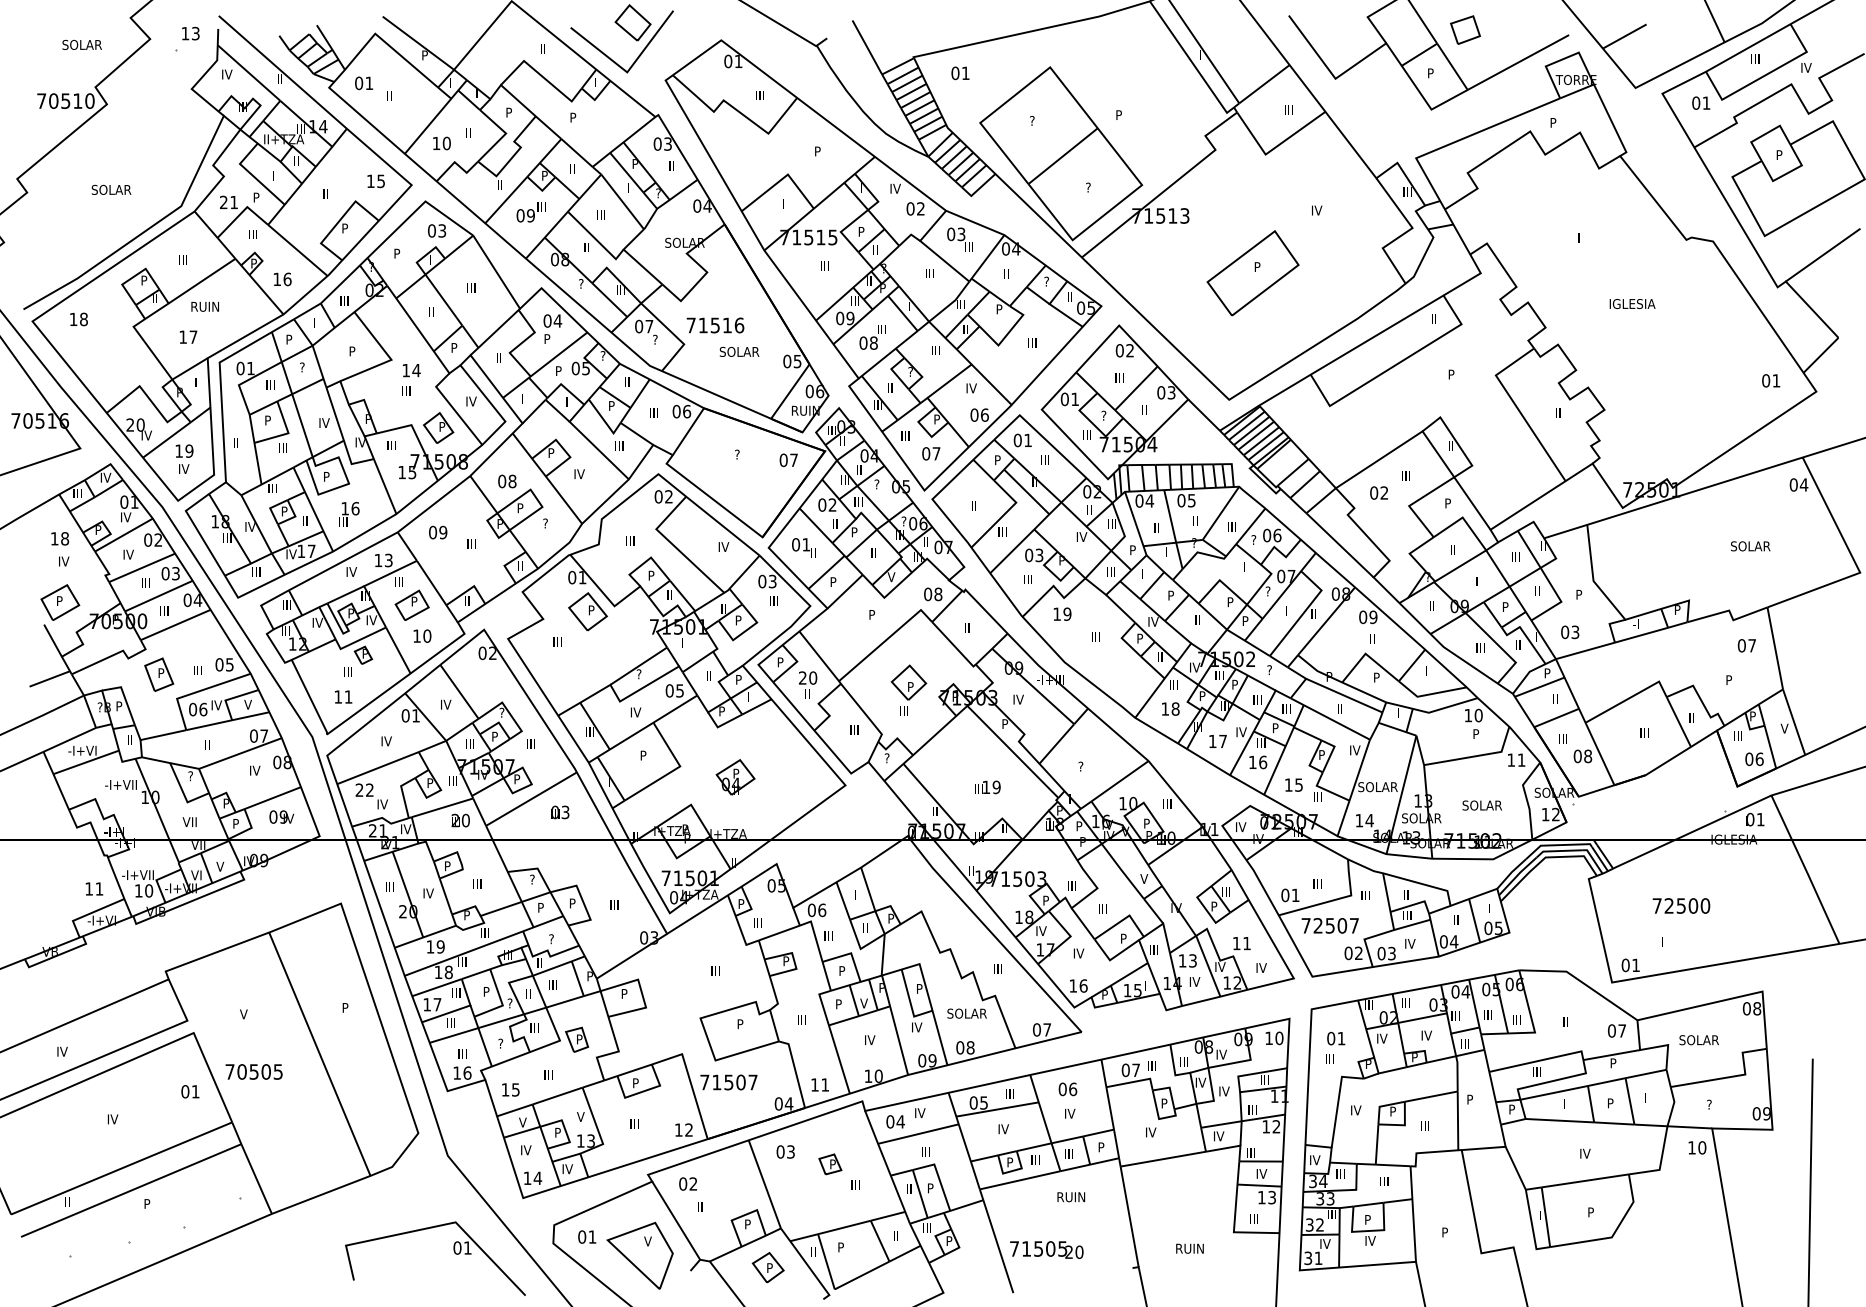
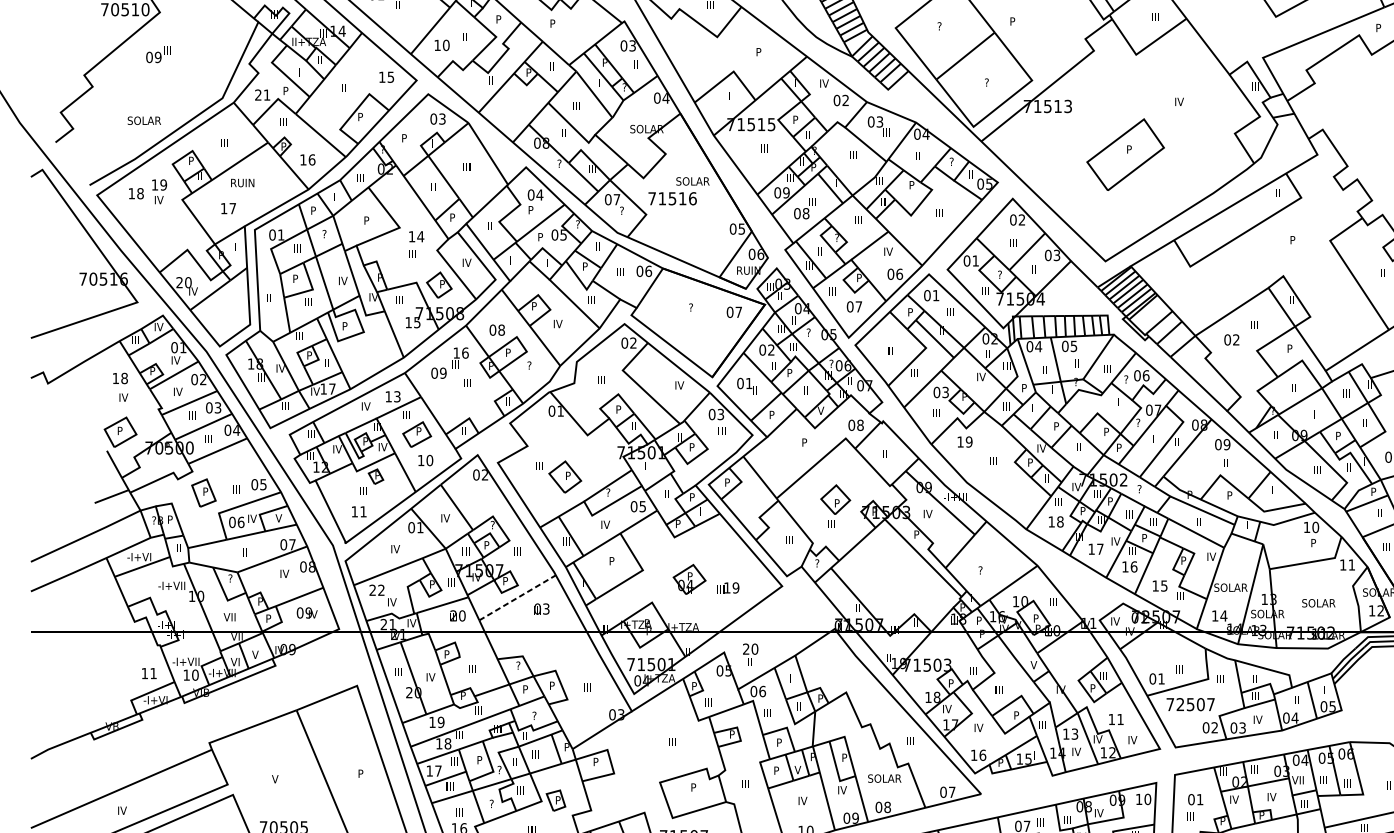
text: (111, 189) -> (144, 120), moved
text: (530, 212) -> (157, 54), moved
text: (739, 351) -> (692, 181), moved
text: (184, 458) -> (159, 191), moved
text: (349, 514) -> (460, 358), moved
part: (587, 611) -> (564, 476), moved
text: (808, 684) -> (751, 654), moved
text: (987, 787) -> (728, 588), moved
line: (531, 799) -> (517, 598), solid -> dashed
text: (1457, 1015) -> (1297, 780), III -> VII

